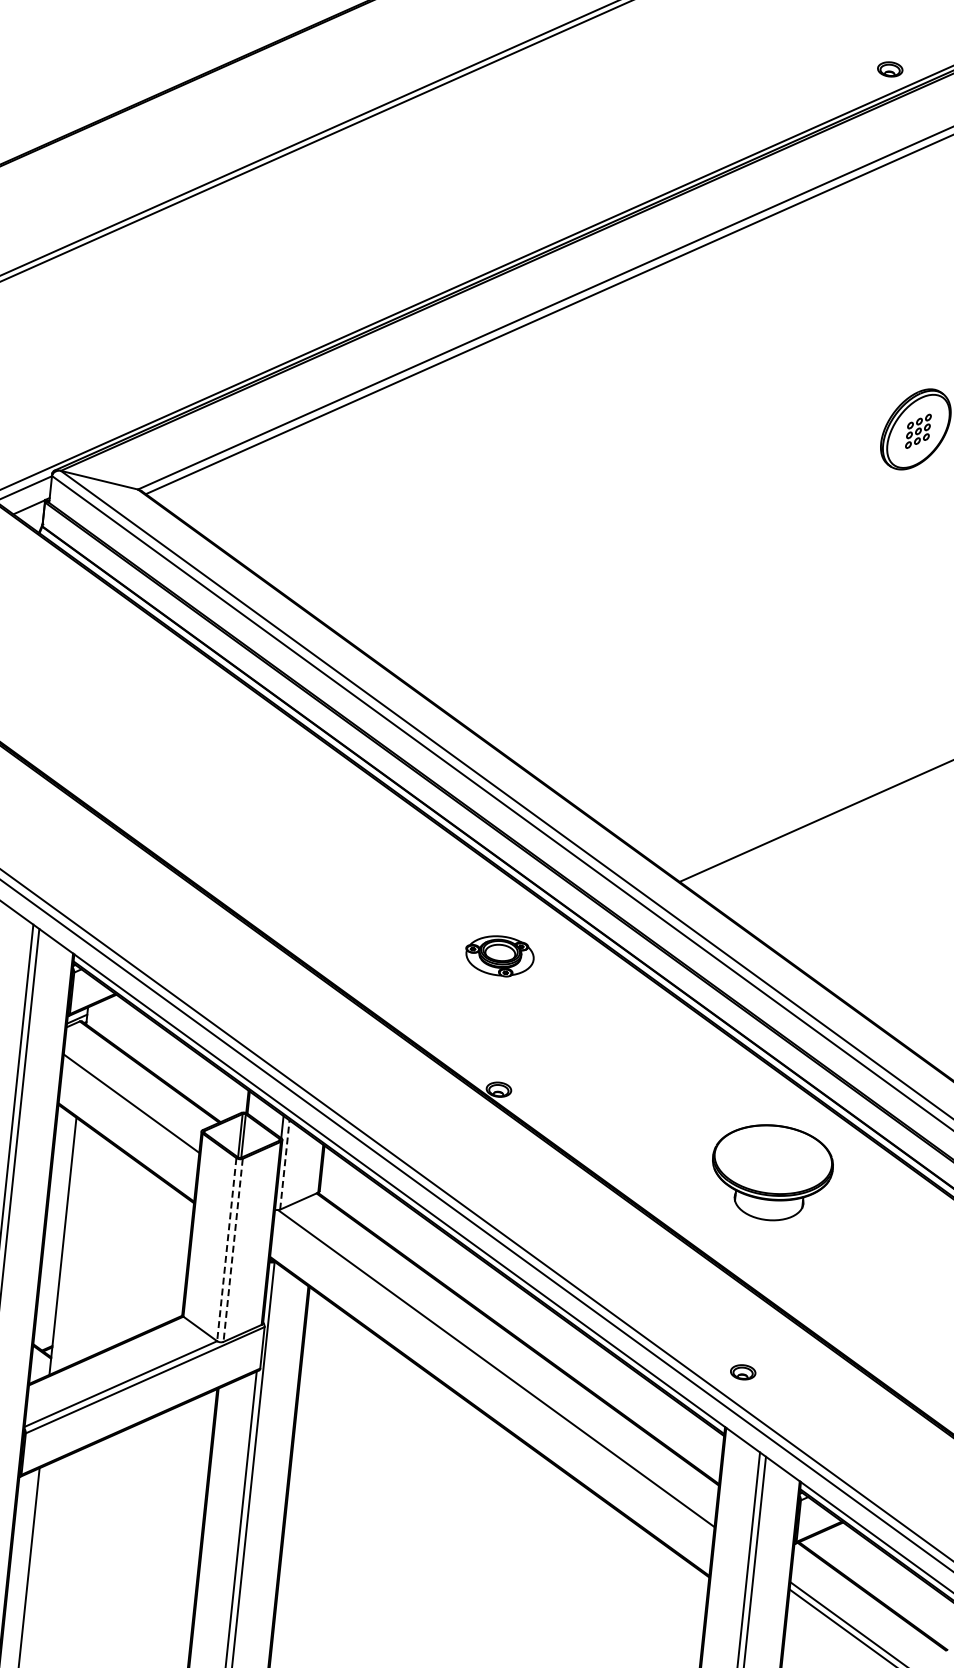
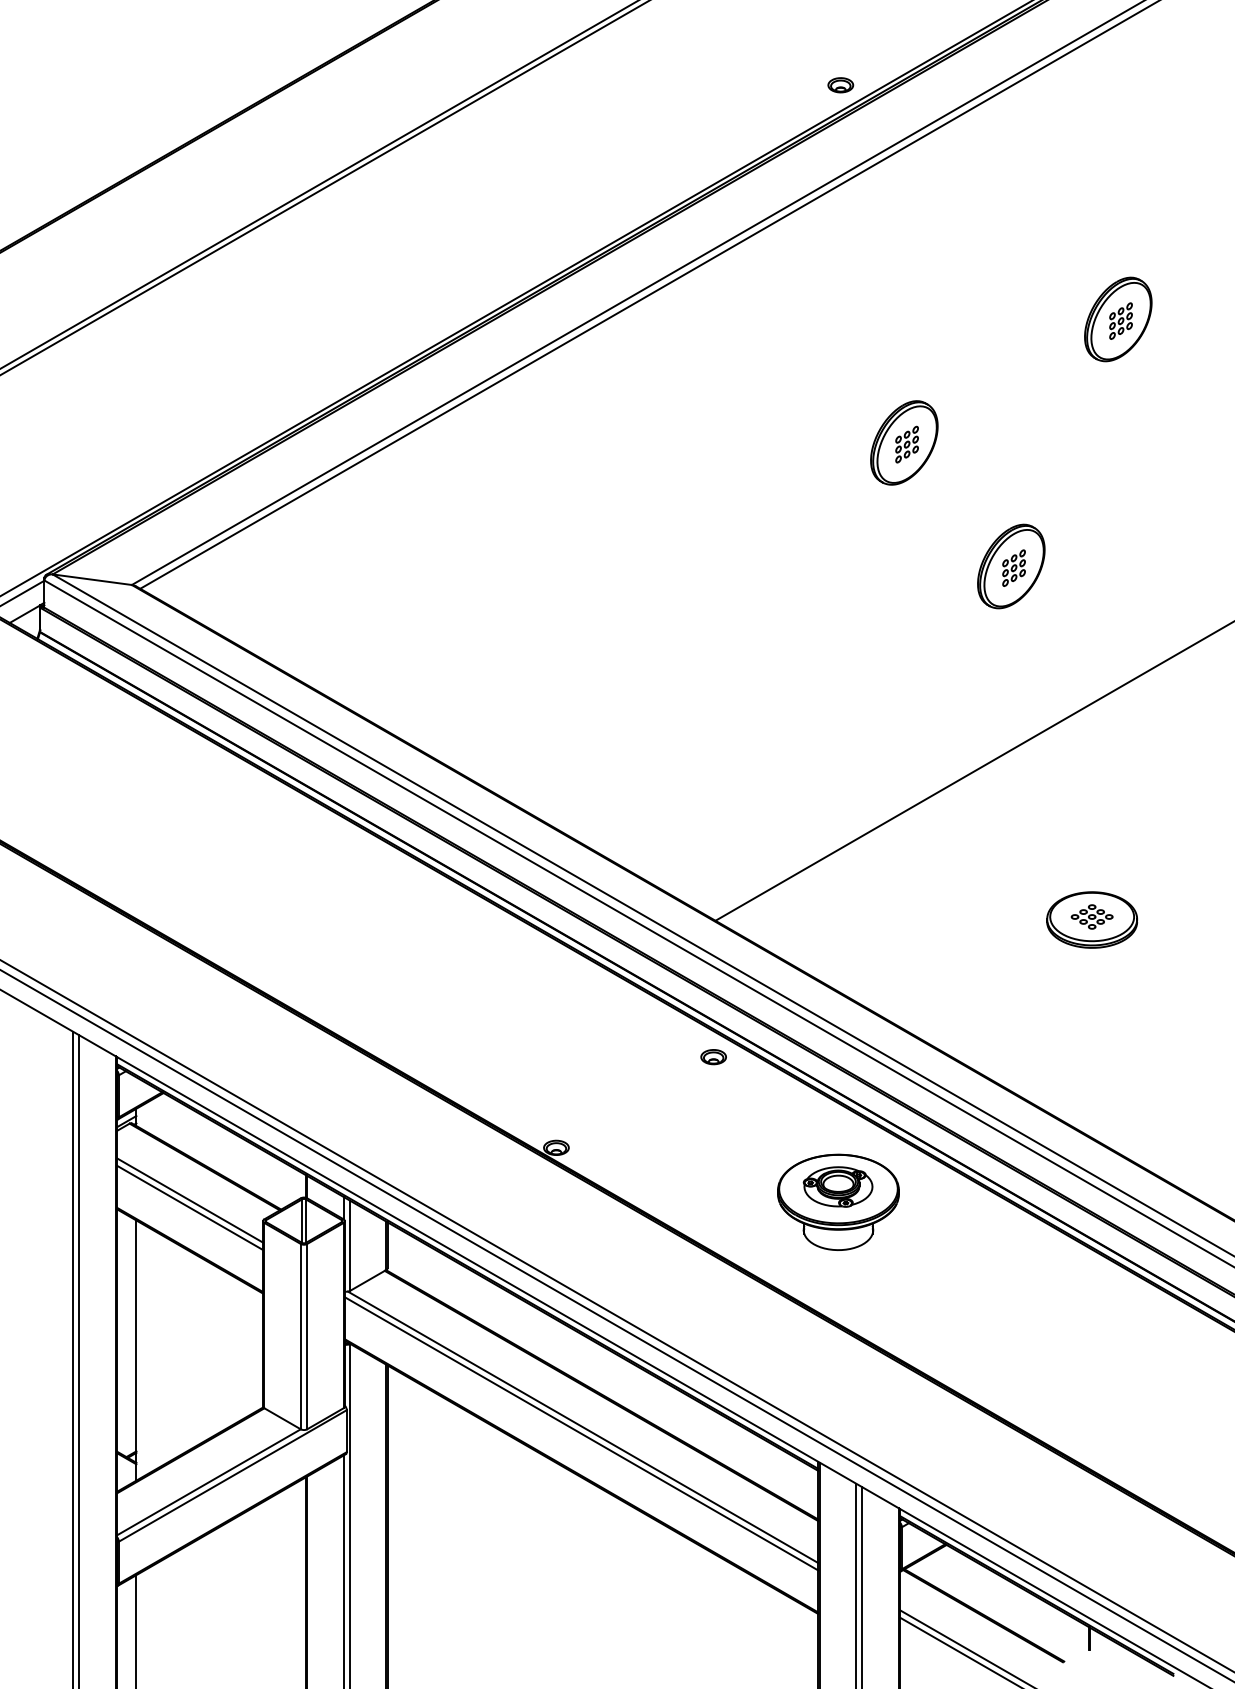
part: (499, 955) -> (837, 1186), moved
line: (131, 1110) -> (190, 1207), added
line: (285, 1164) -> (350, 1245), dashed -> solid
line: (226, 1249) -> (300, 1336), dashed -> solid
line: (233, 1250) -> (307, 1336), dashed -> solid
part: (742, 1372) -> (713, 1057), moved
line: (494, 1374) -> (581, 1433), added

